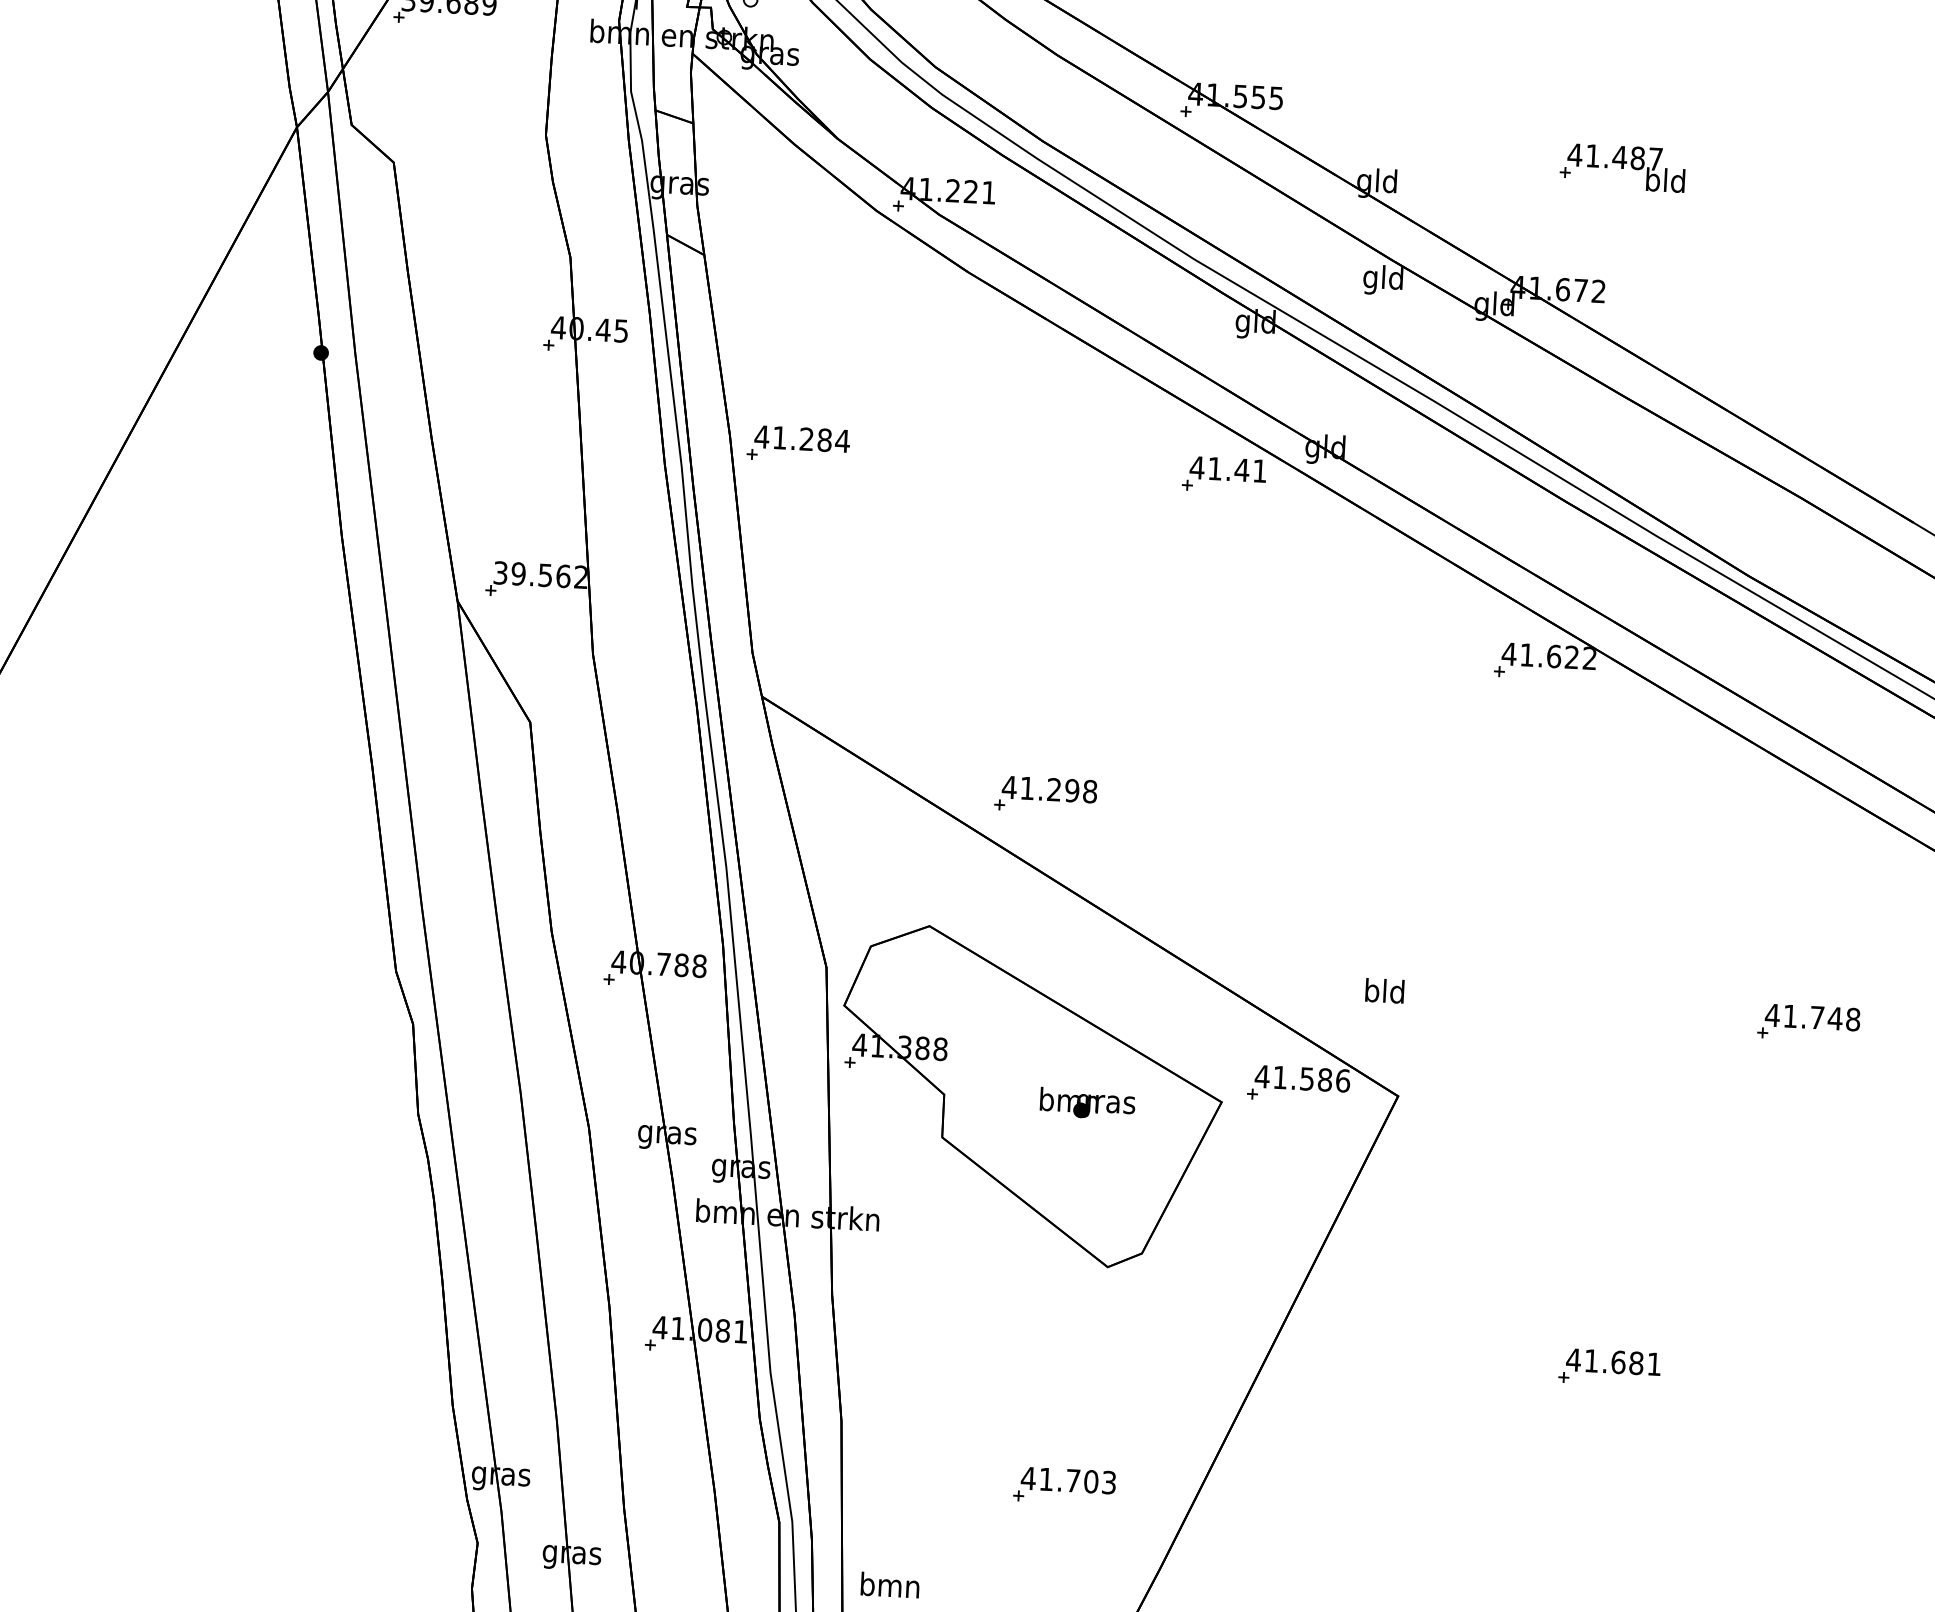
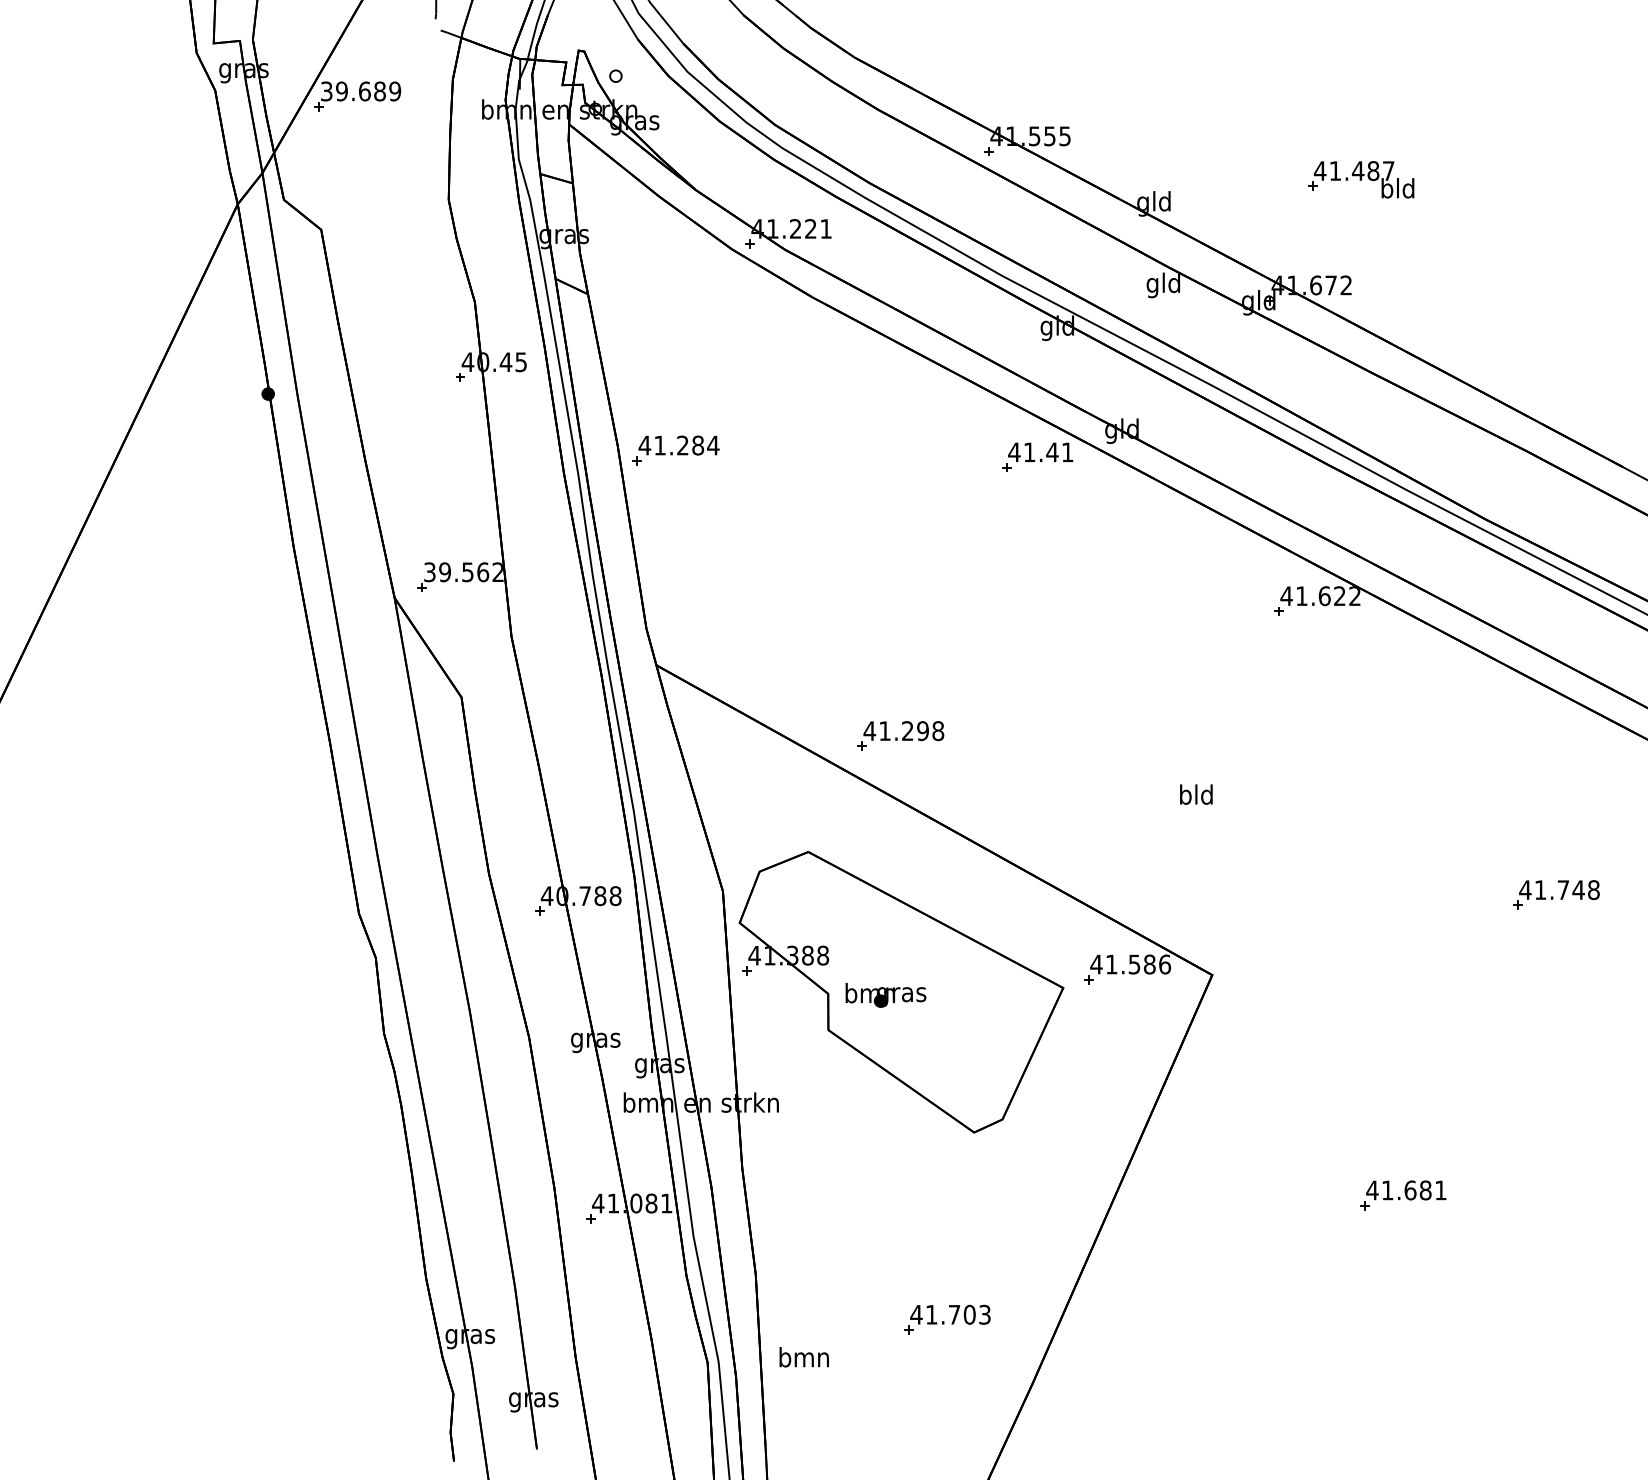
text: (1385, 990) -> (1196, 794), moved
part: (1087, 1104) -> (885, 995), moved
text: (889, 1585) -> (803, 1357), moved

